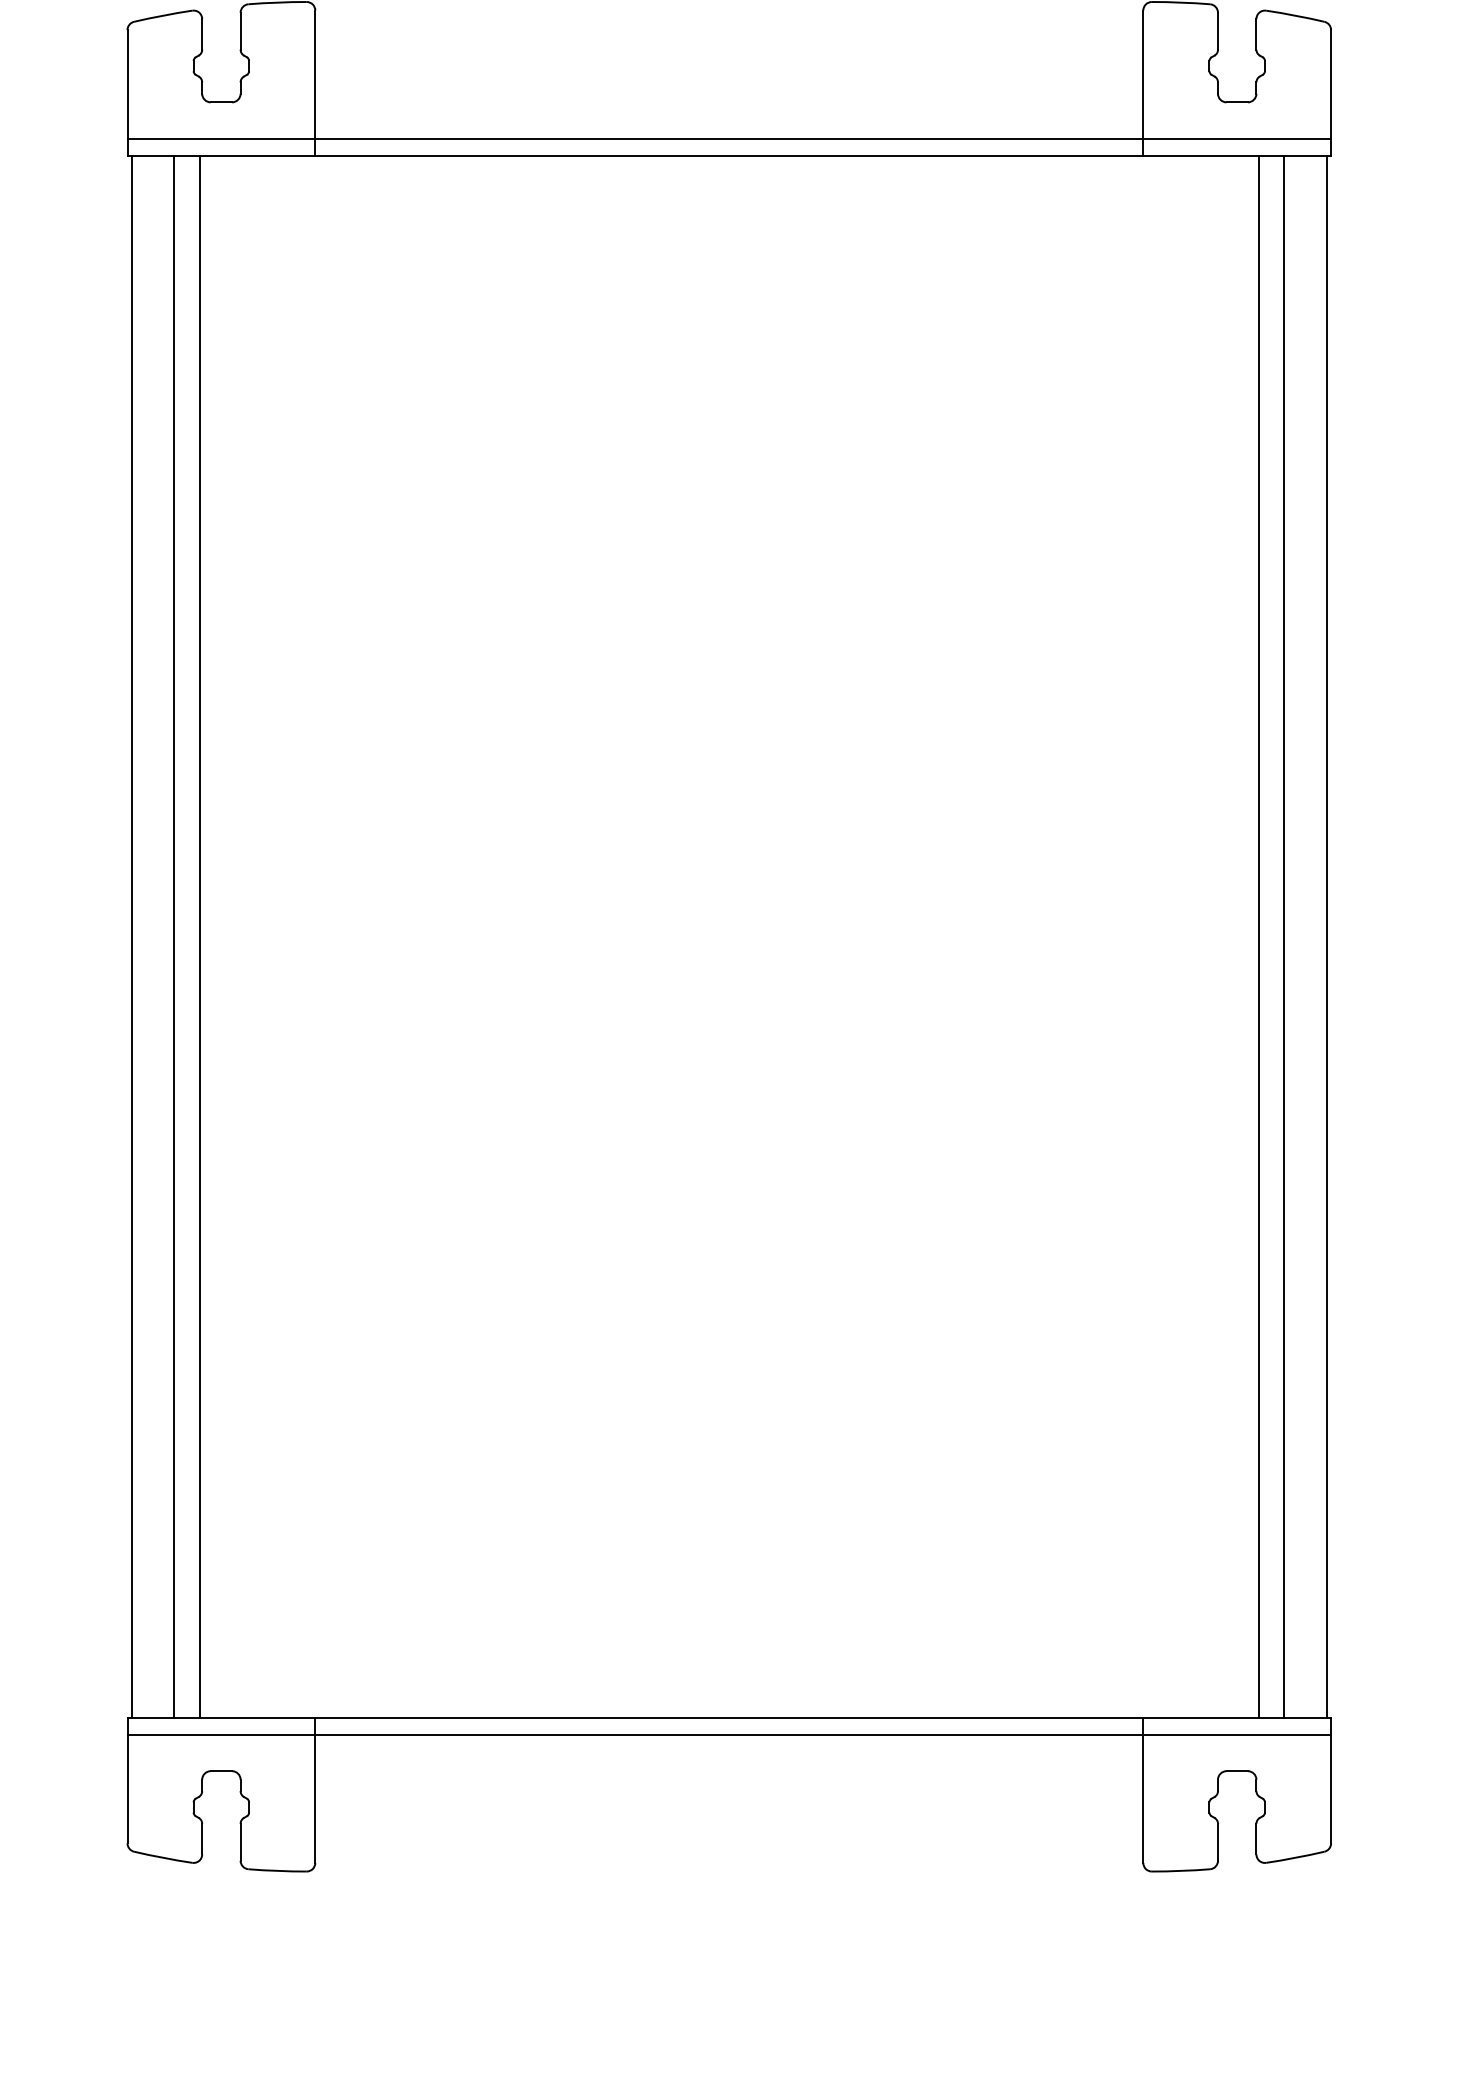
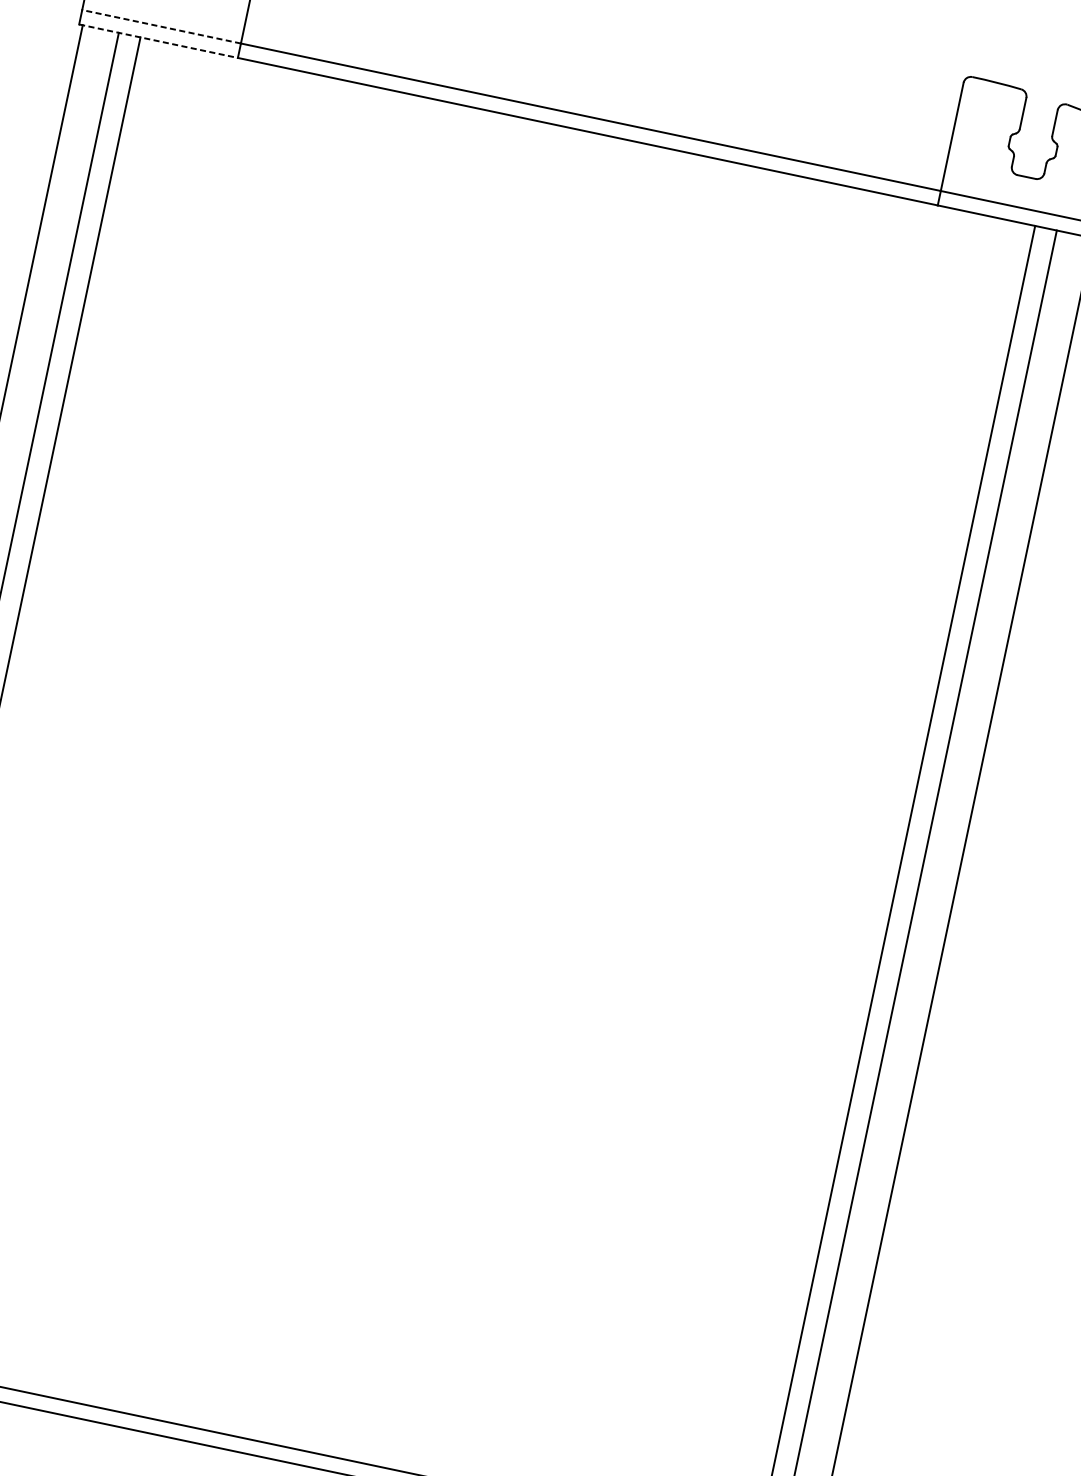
line: (221, 138) -> (161, 26), solid -> dashed
line: (221, 155) -> (158, 41), solid -> dashed

